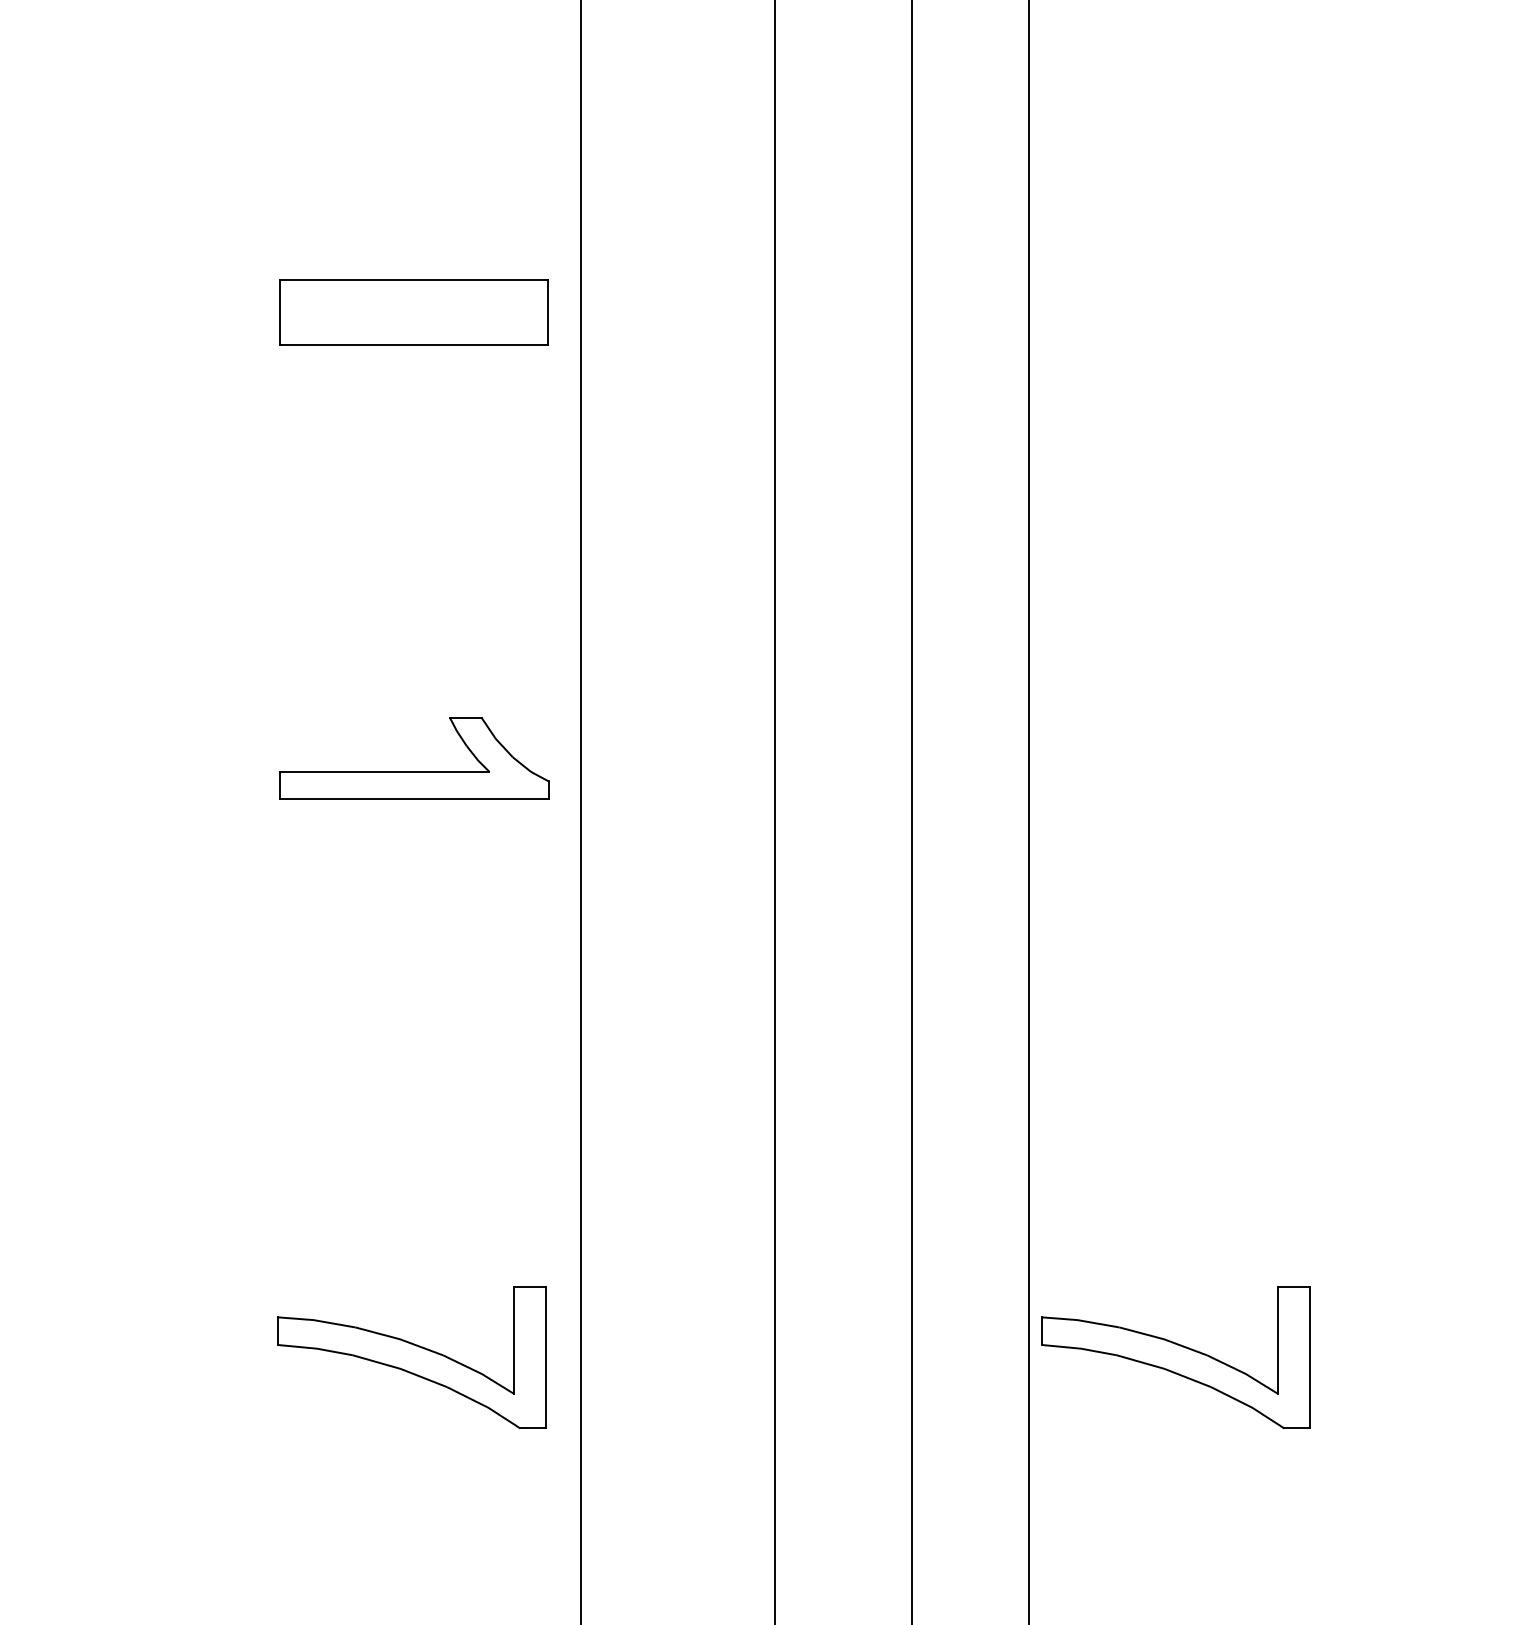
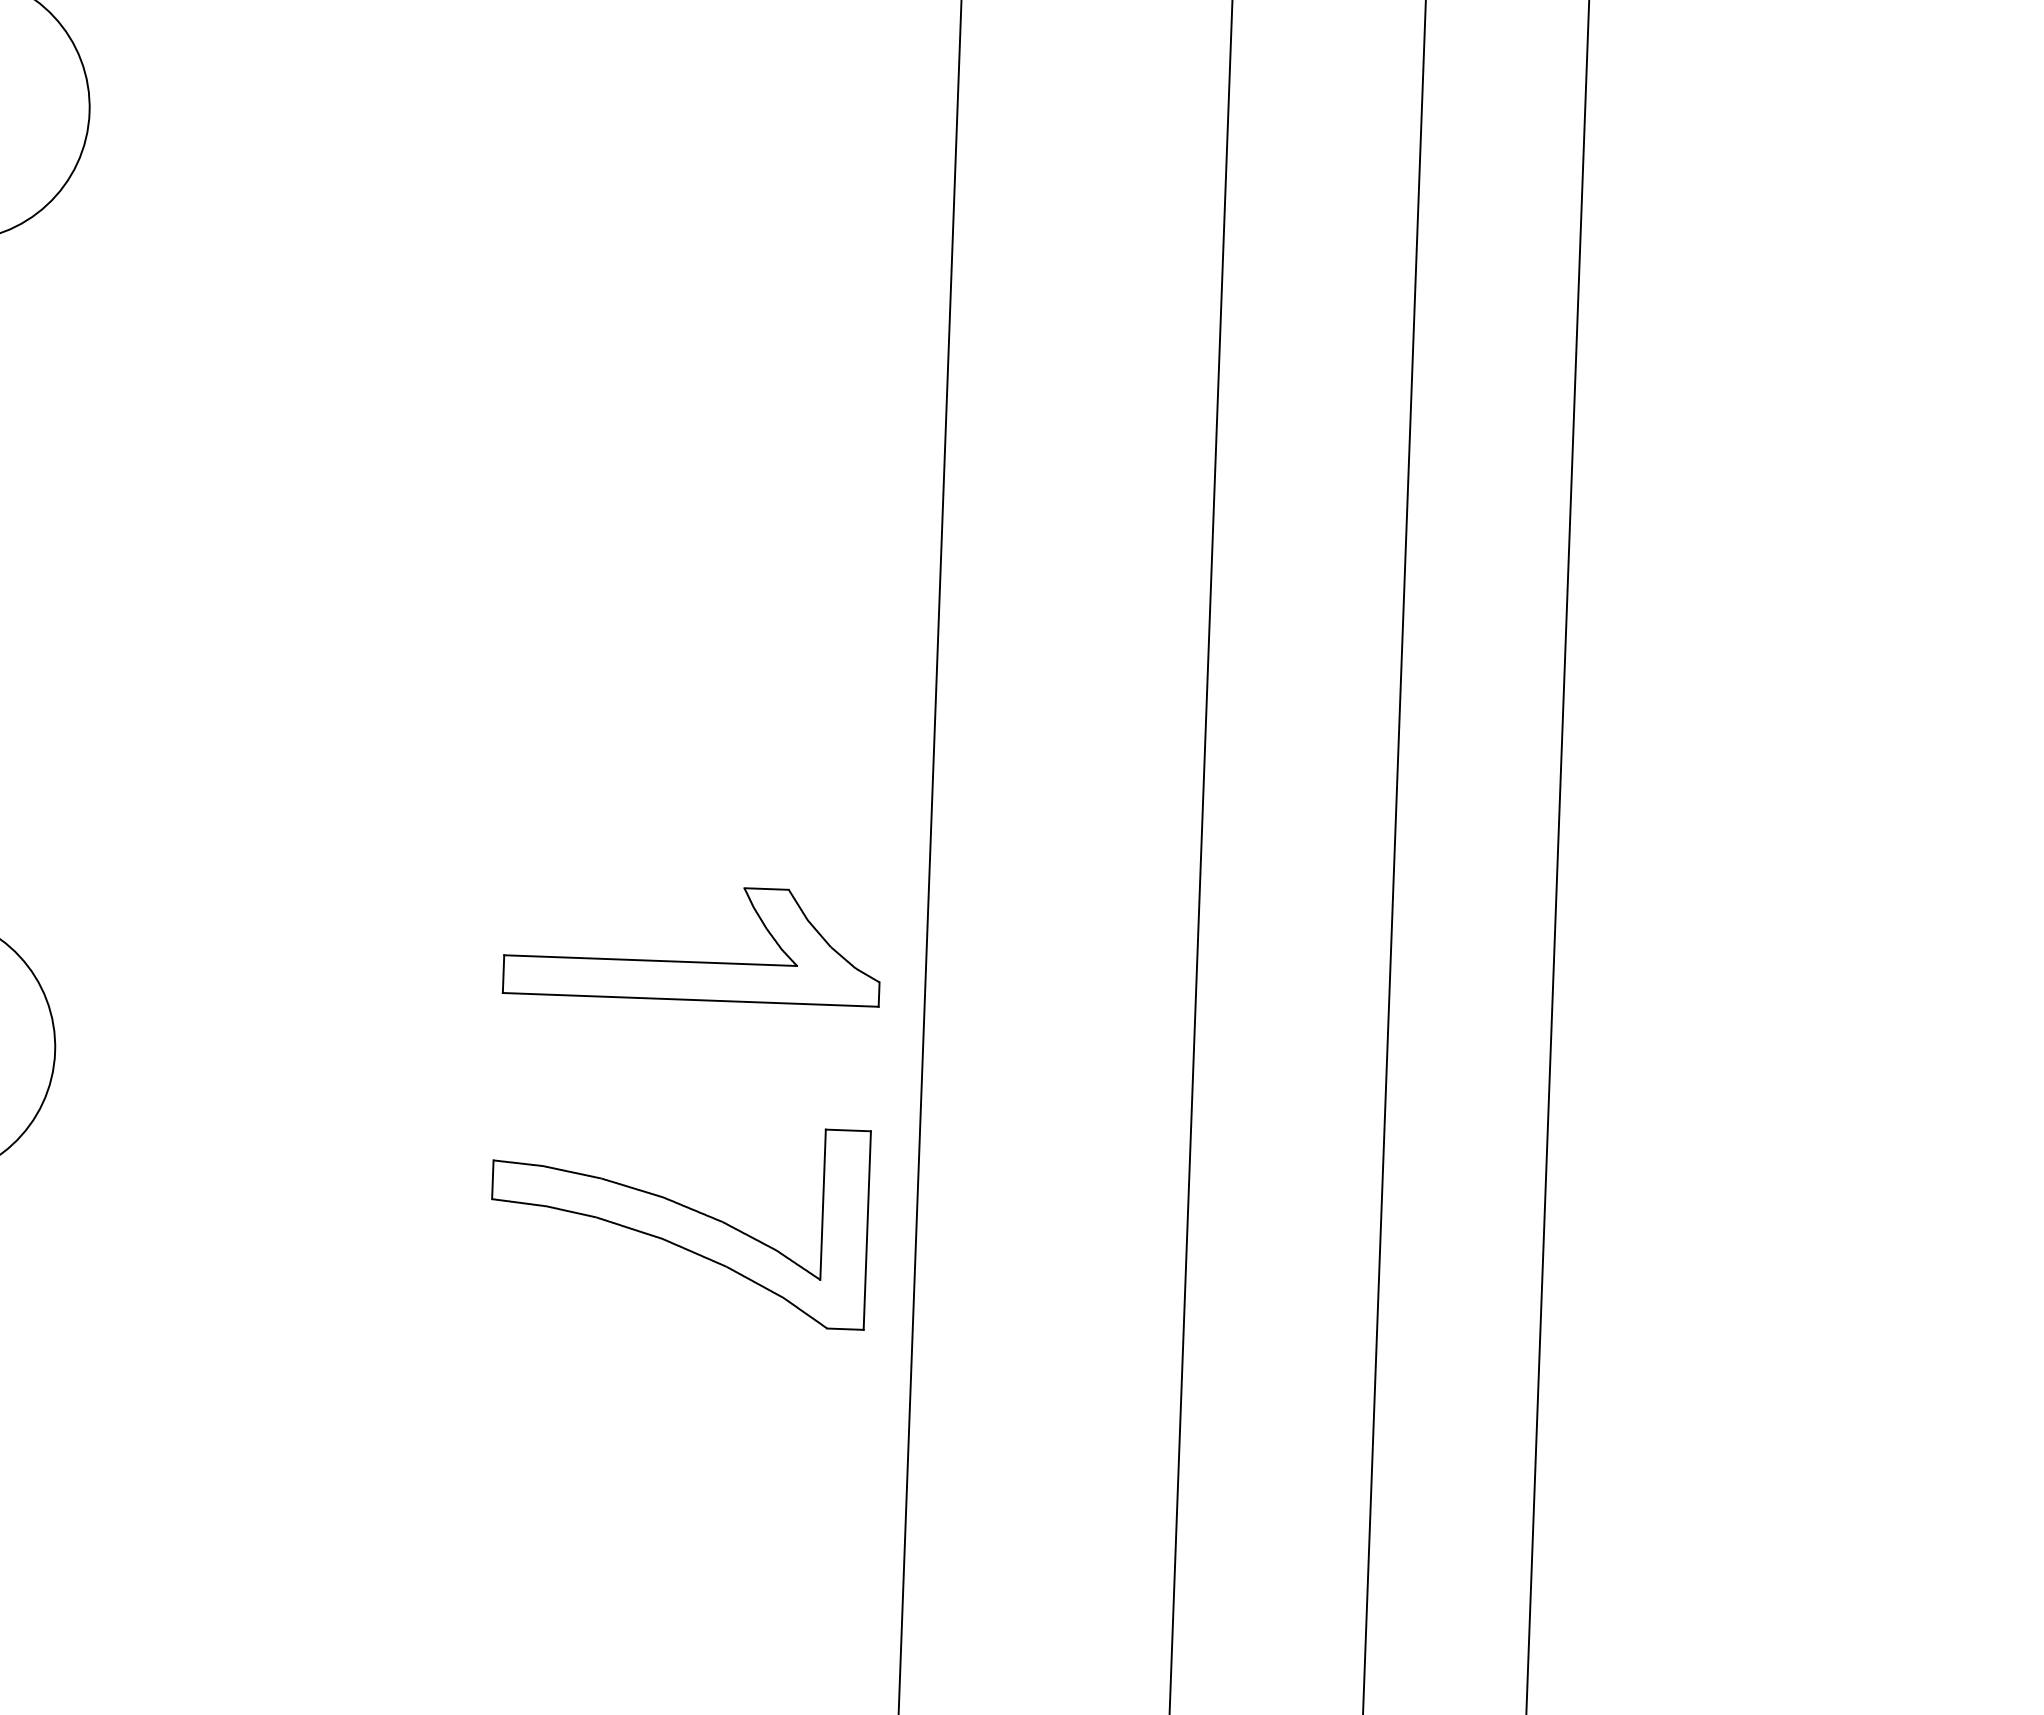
part: (414, 771) -> (692, 961), moved
part: (1175, 1357) -> (1748, 1262), removed

